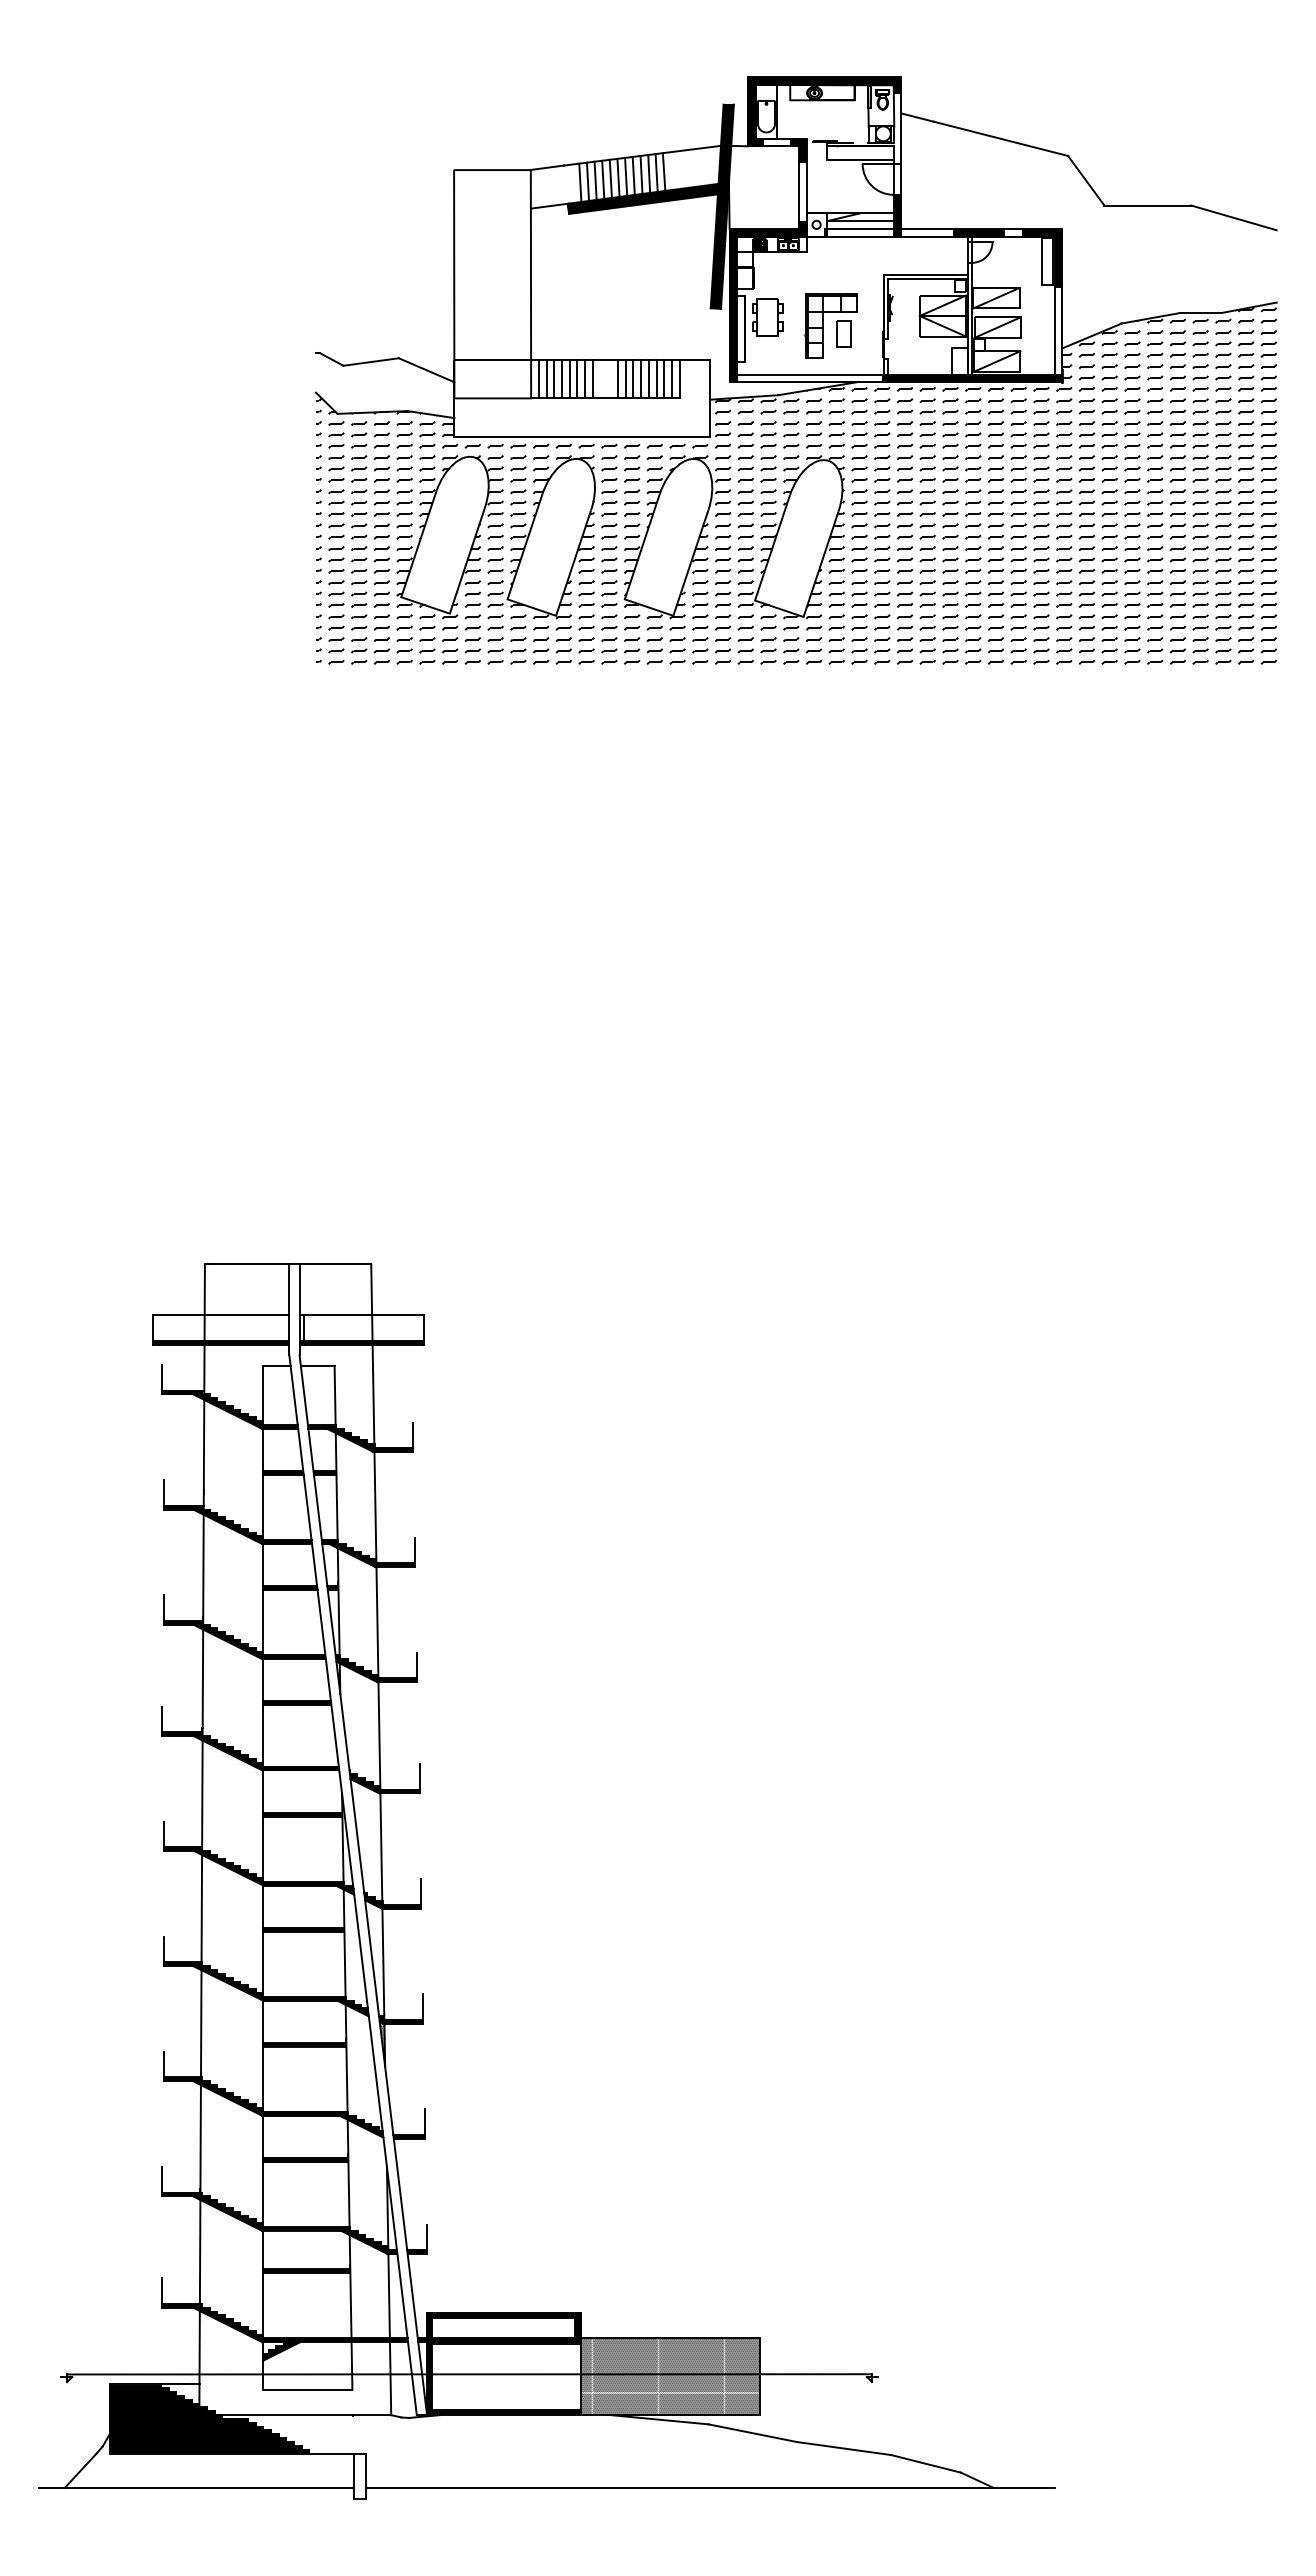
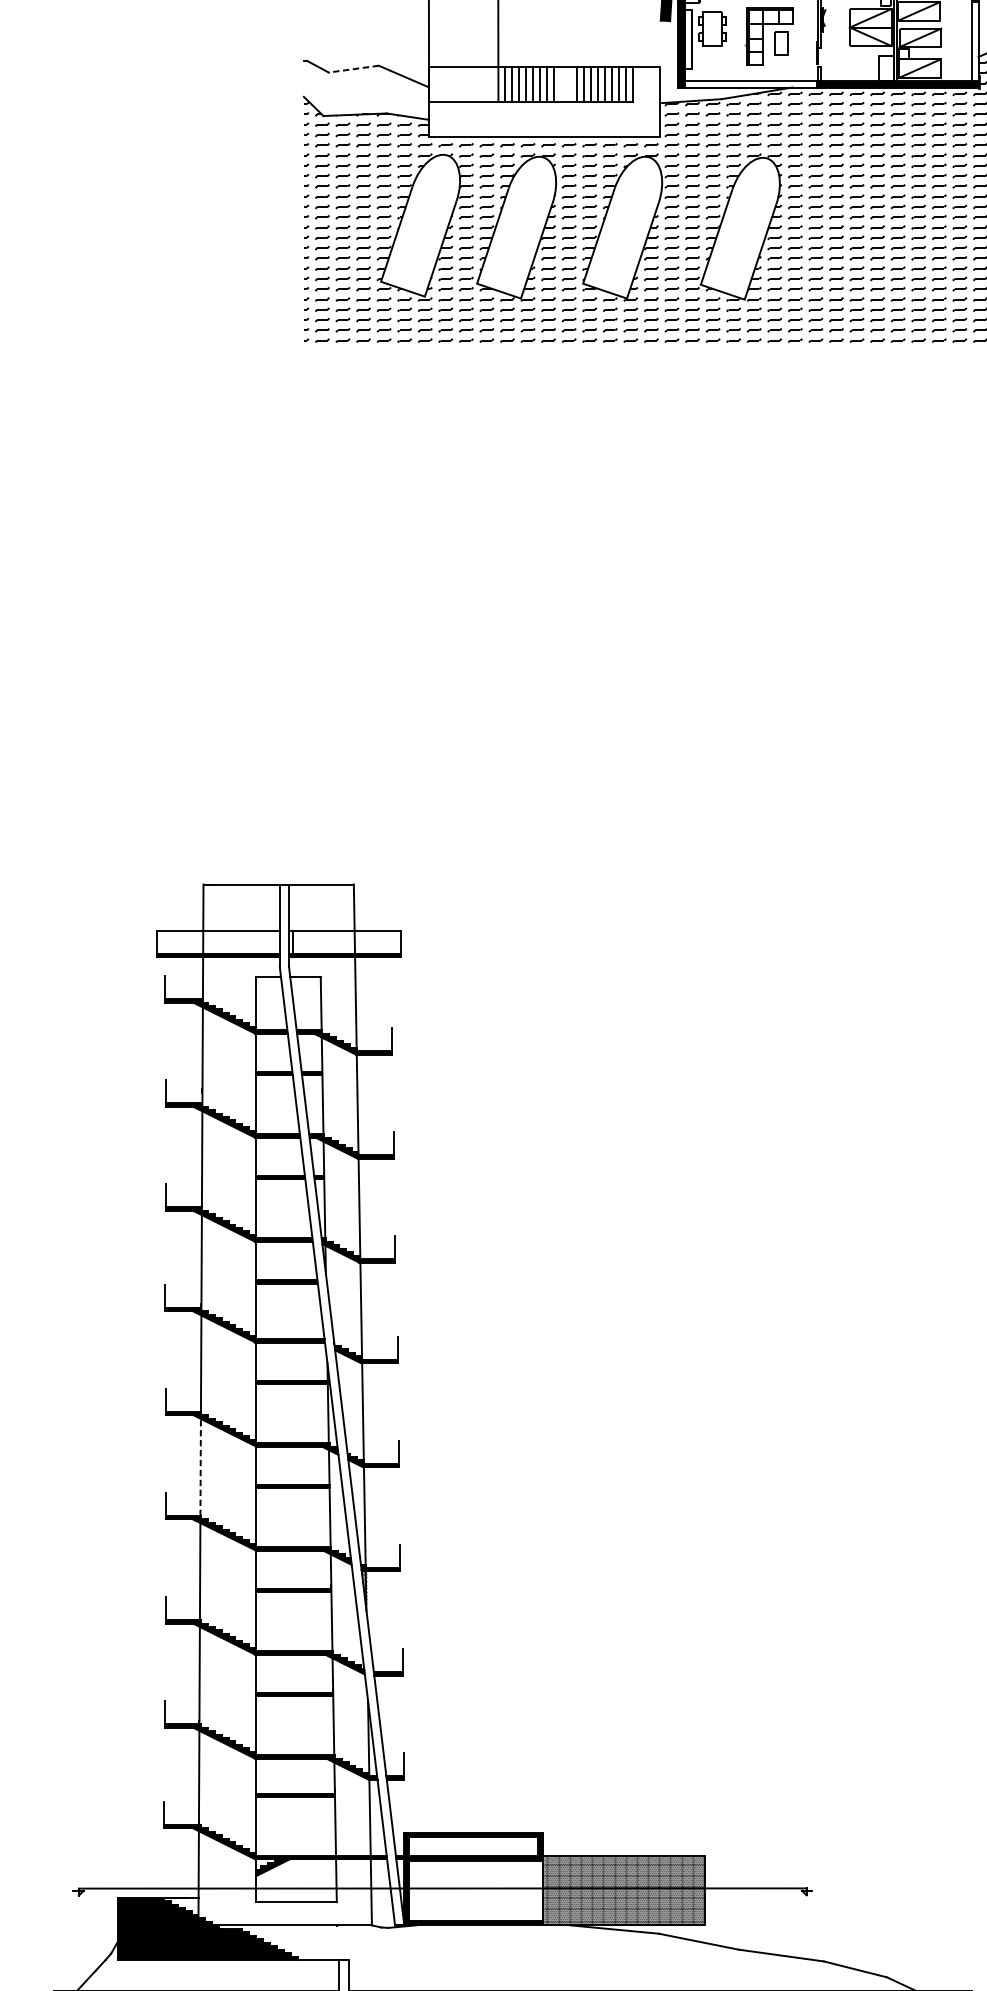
line: (371, 362) -> (354, 69), solid -> dashed
line: (201, 1908) -> (200, 1467), solid -> dashed

